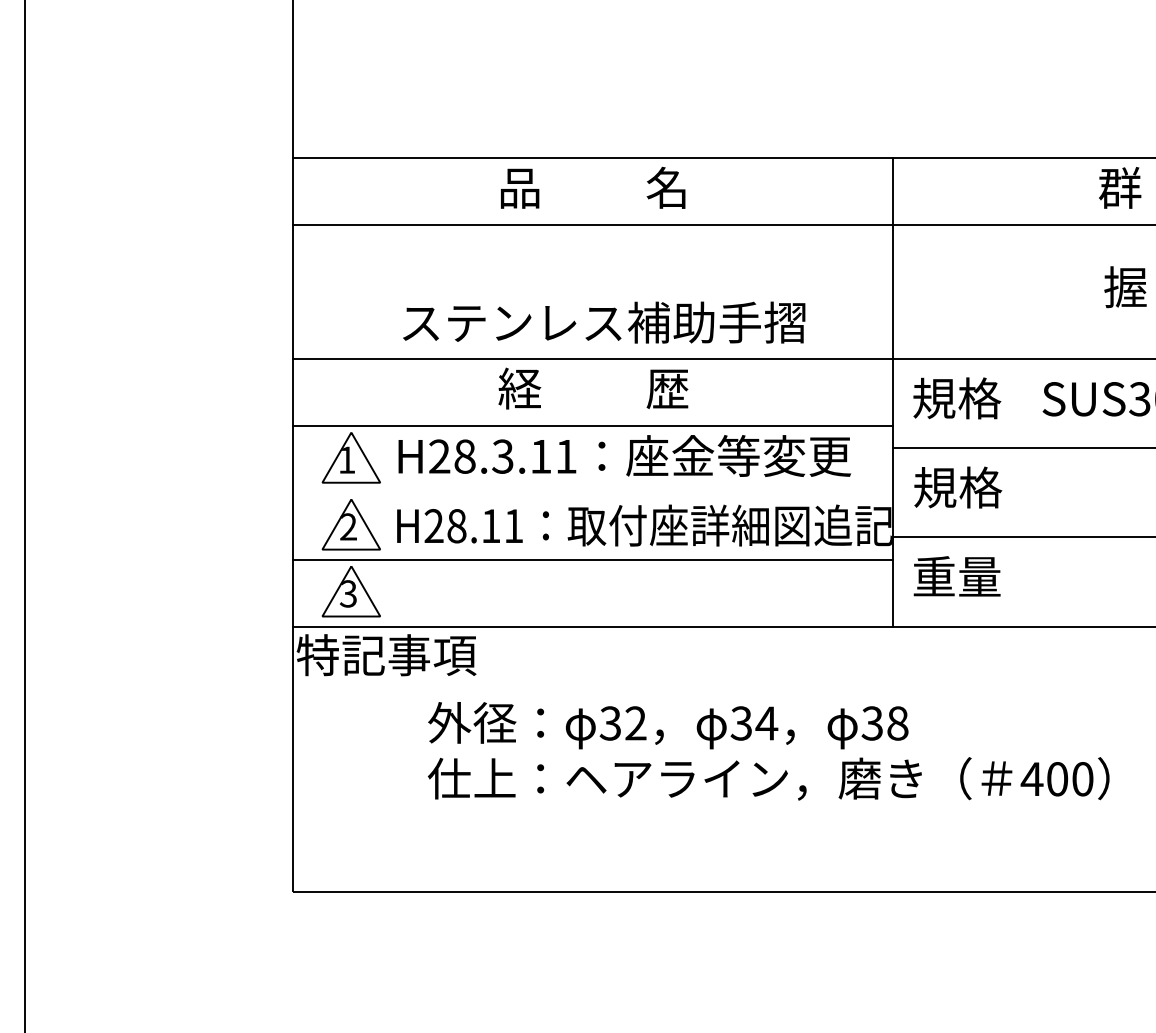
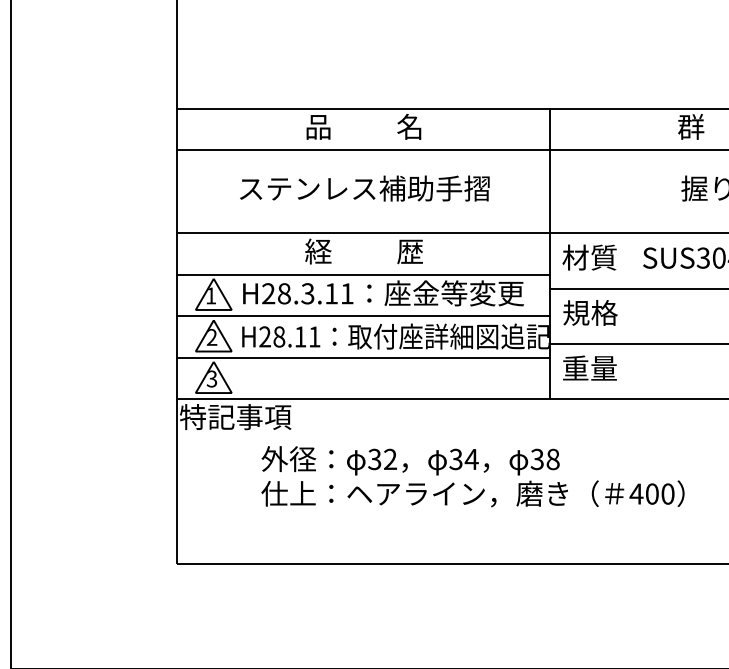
text: (603, 322) -> (364, 188), moved
text: (956, 398) -> (589, 257), 規格 -> 材質
line: (592, 493) -> (363, 316), added

